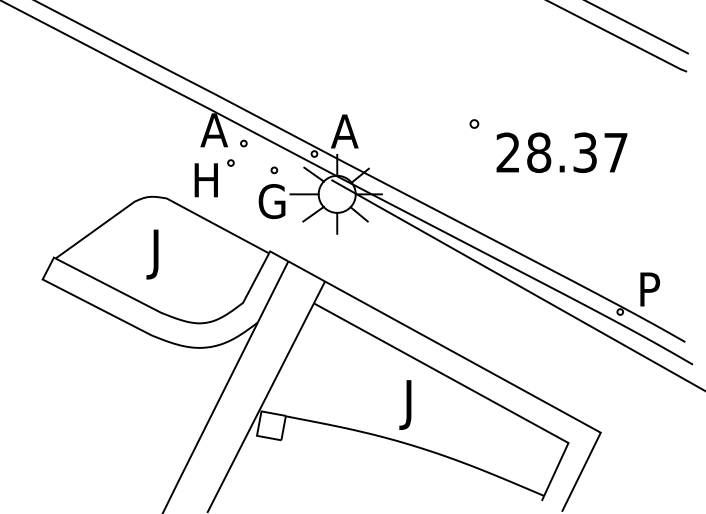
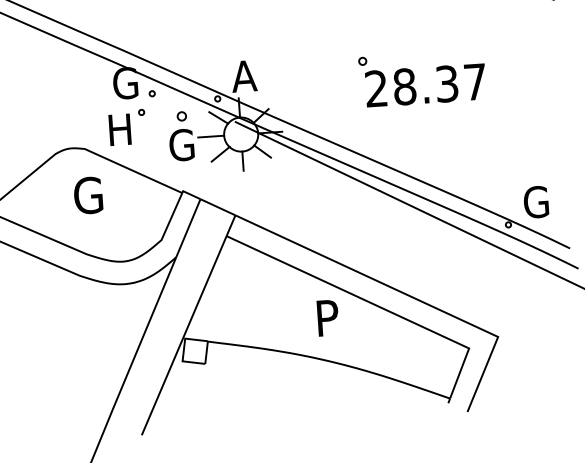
text: (214, 129) -> (124, 82), A -> G
text: (561, 152) -> (425, 85), moved
part: (274, 170) -> (182, 116), size x1.6
text: (164, 254) -> (86, 200), J -> G
text: (651, 289) -> (535, 202), P -> G
text: (414, 404) -> (325, 322), J -> P

